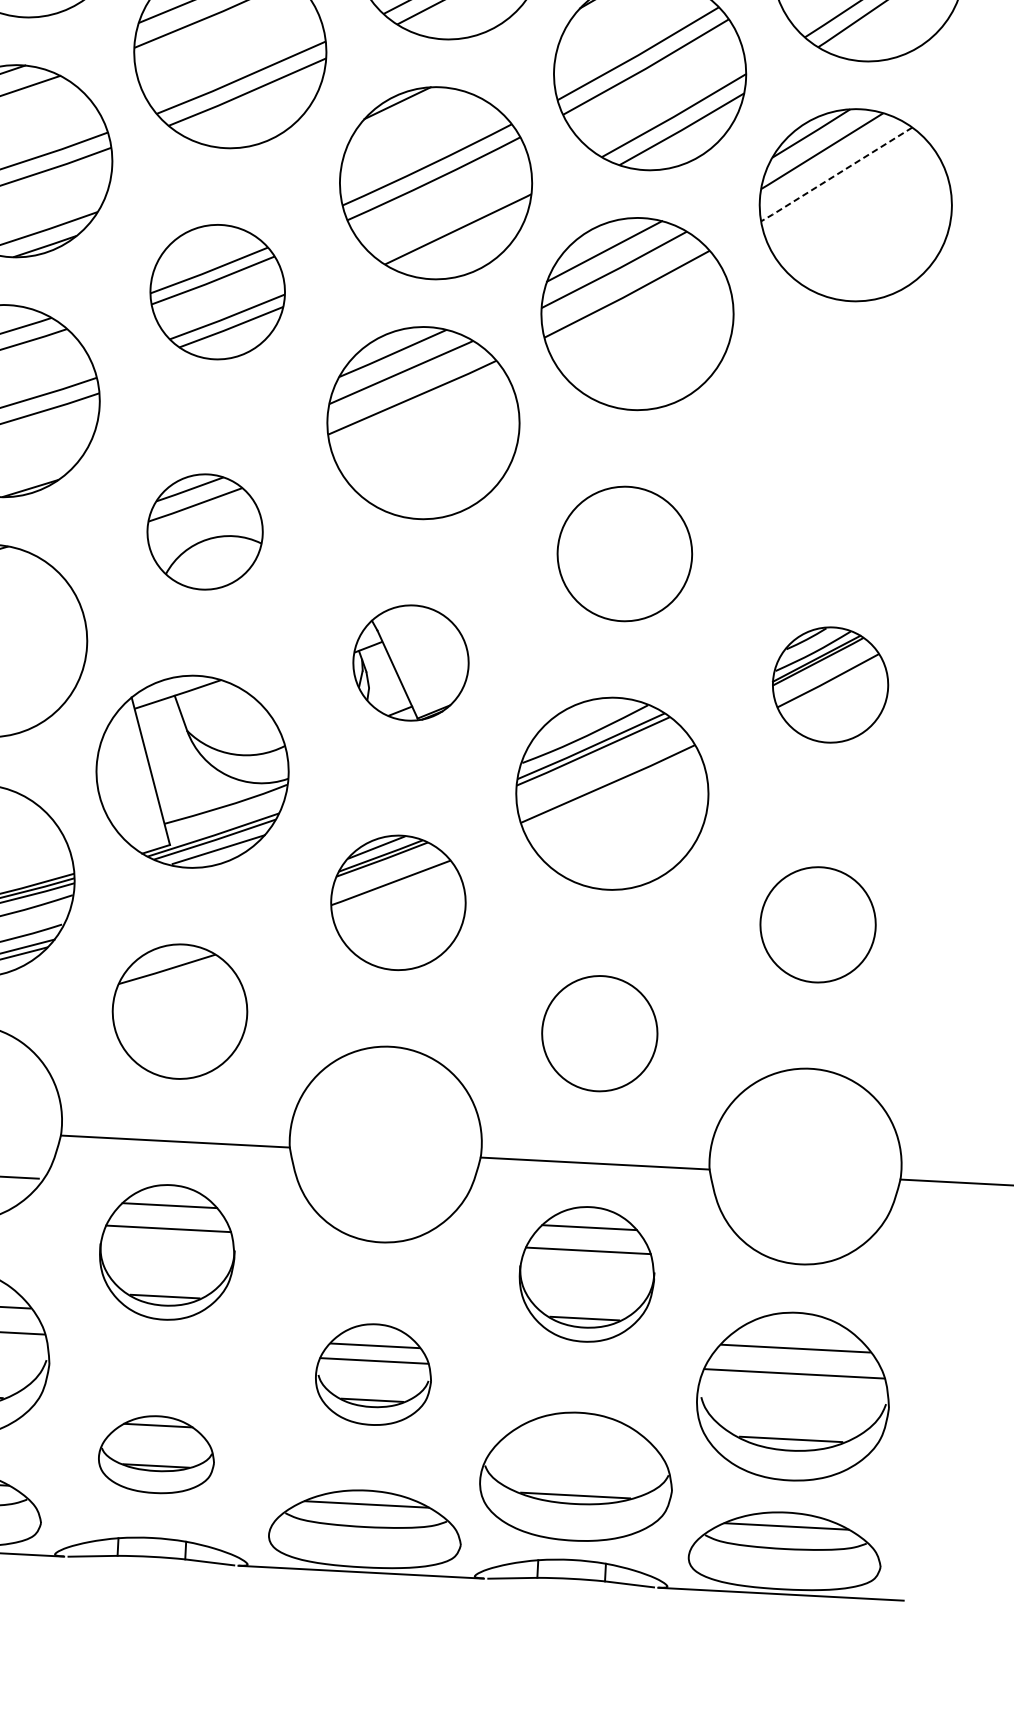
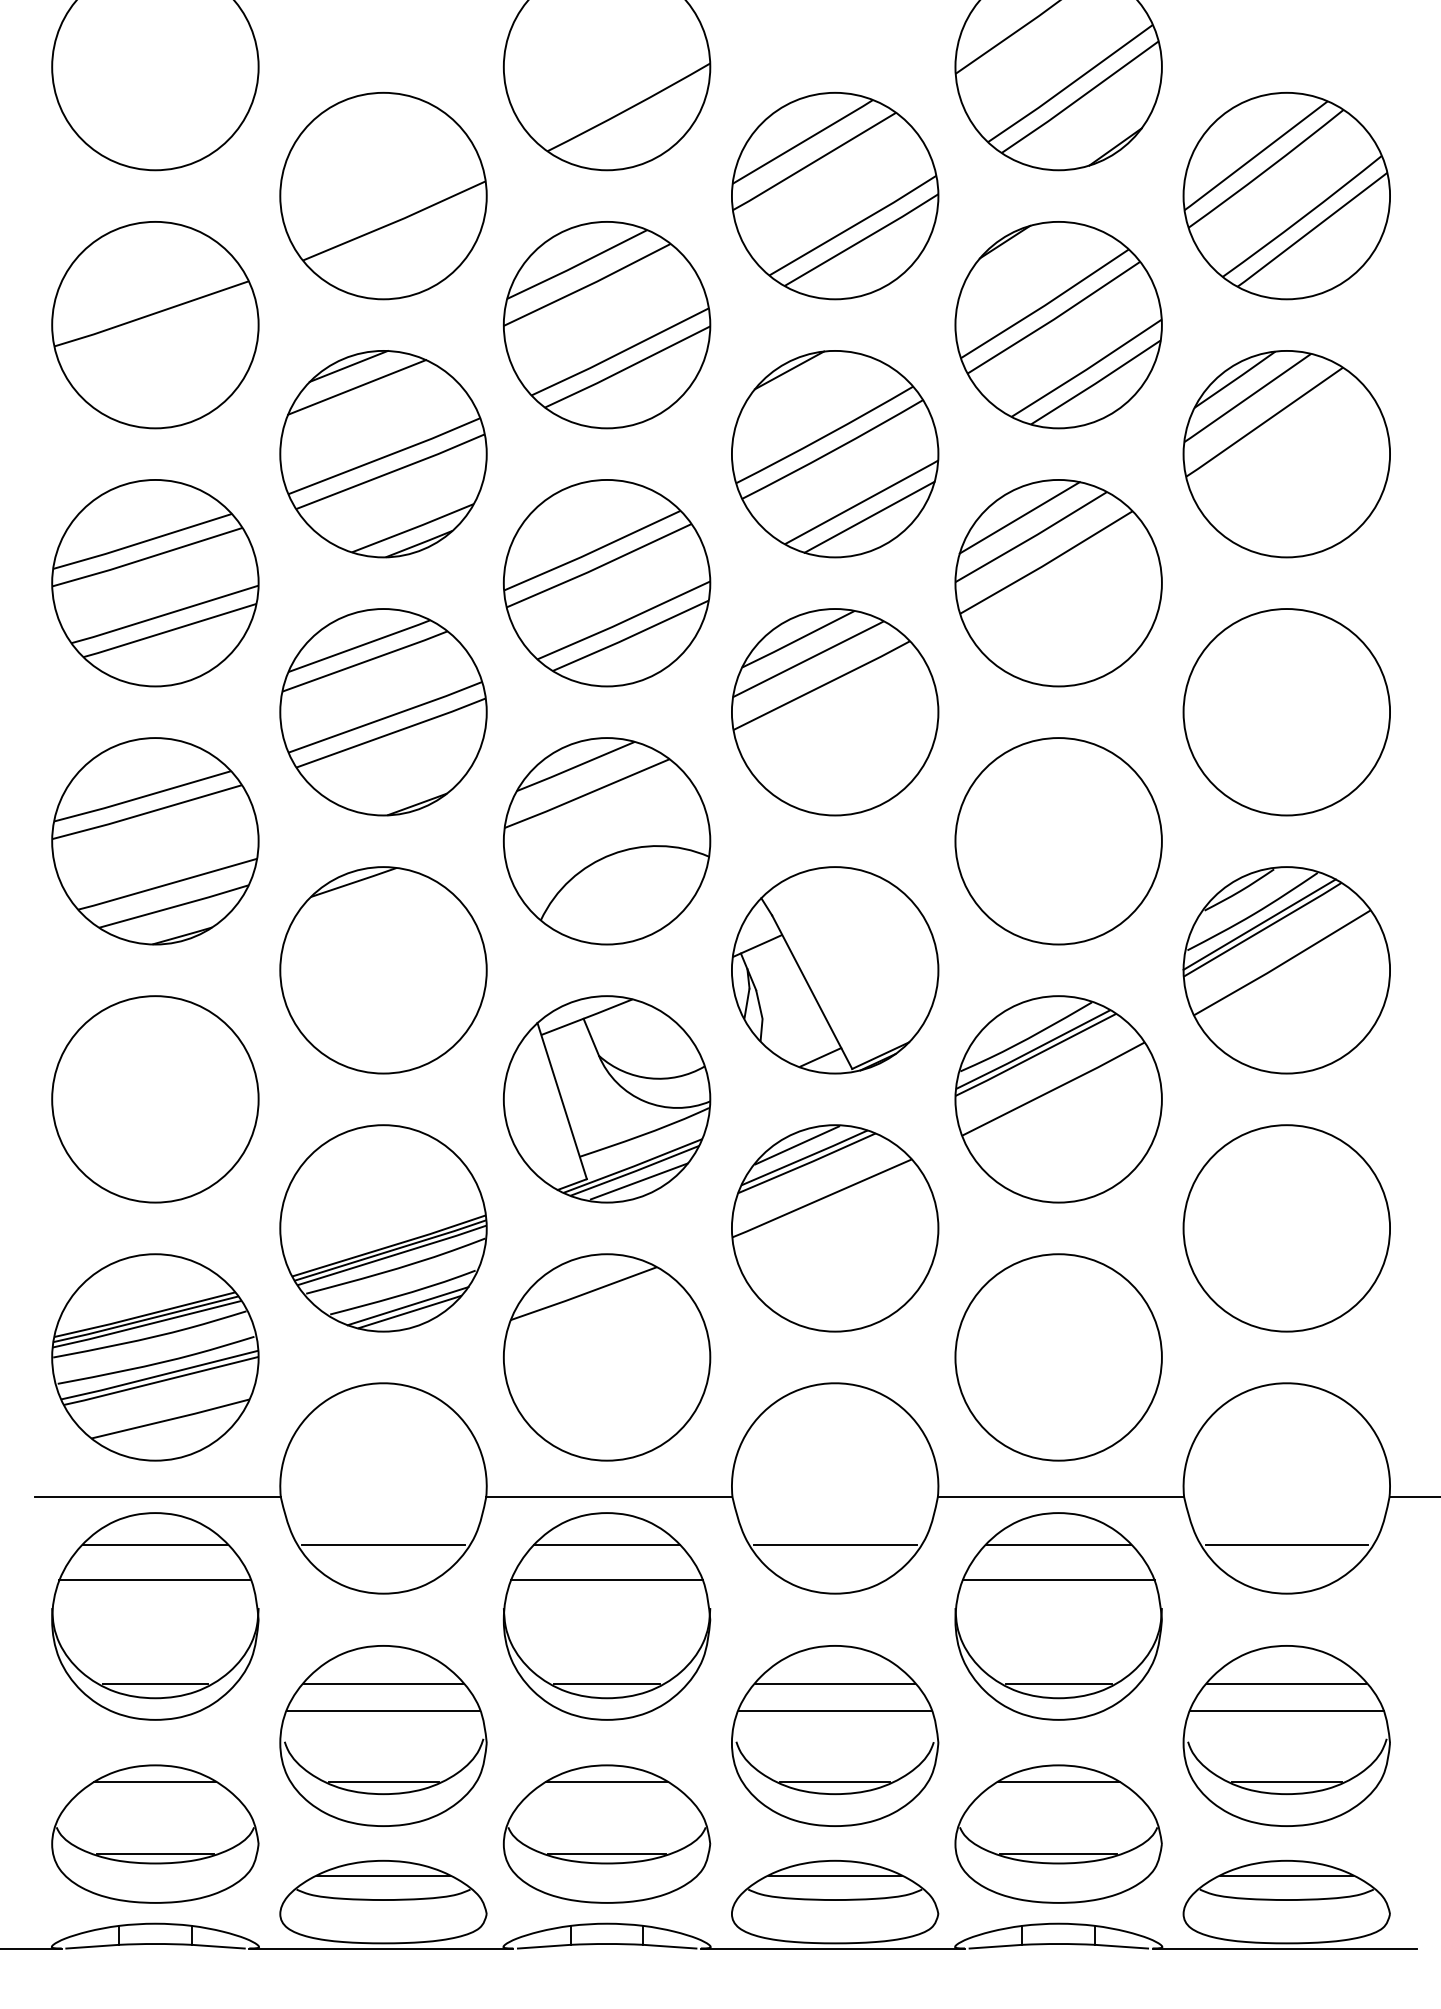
line: (835, 175) -> (1263, 423), dashed -> solid
line: (464, 242) -> (869, 516), added
part: (217, 292) -> (606, 583), size x1.43
circle: (842, 445) -> (1286, 712), added
part: (204, 532) -> (606, 841), size x1.67
circle: (624, 554) -> (1058, 841), size x1.43
part: (411, 663) -> (835, 970), size x1.67
part: (830, 685) -> (1286, 970), size x1.67
part: (398, 902) -> (835, 1228), size x1.43
circle: (817, 924) -> (1286, 1228), size x1.67
part: (179, 1011) -> (606, 1357), size x1.43
circle: (599, 1033) -> (1058, 1357), size x1.67
line: (383, 1196) -> (835, 1544), added
line: (802, 1218) -> (1286, 1544), added
part: (166, 1252) -> (606, 1616), size x1.43
part: (587, 1274) -> (1058, 1616), size x1.43
part: (373, 1374) -> (835, 1735), size x1.67
line: (578, 1428) -> (1058, 1782), added
part: (156, 1454) -> (606, 1833), size x1.67

